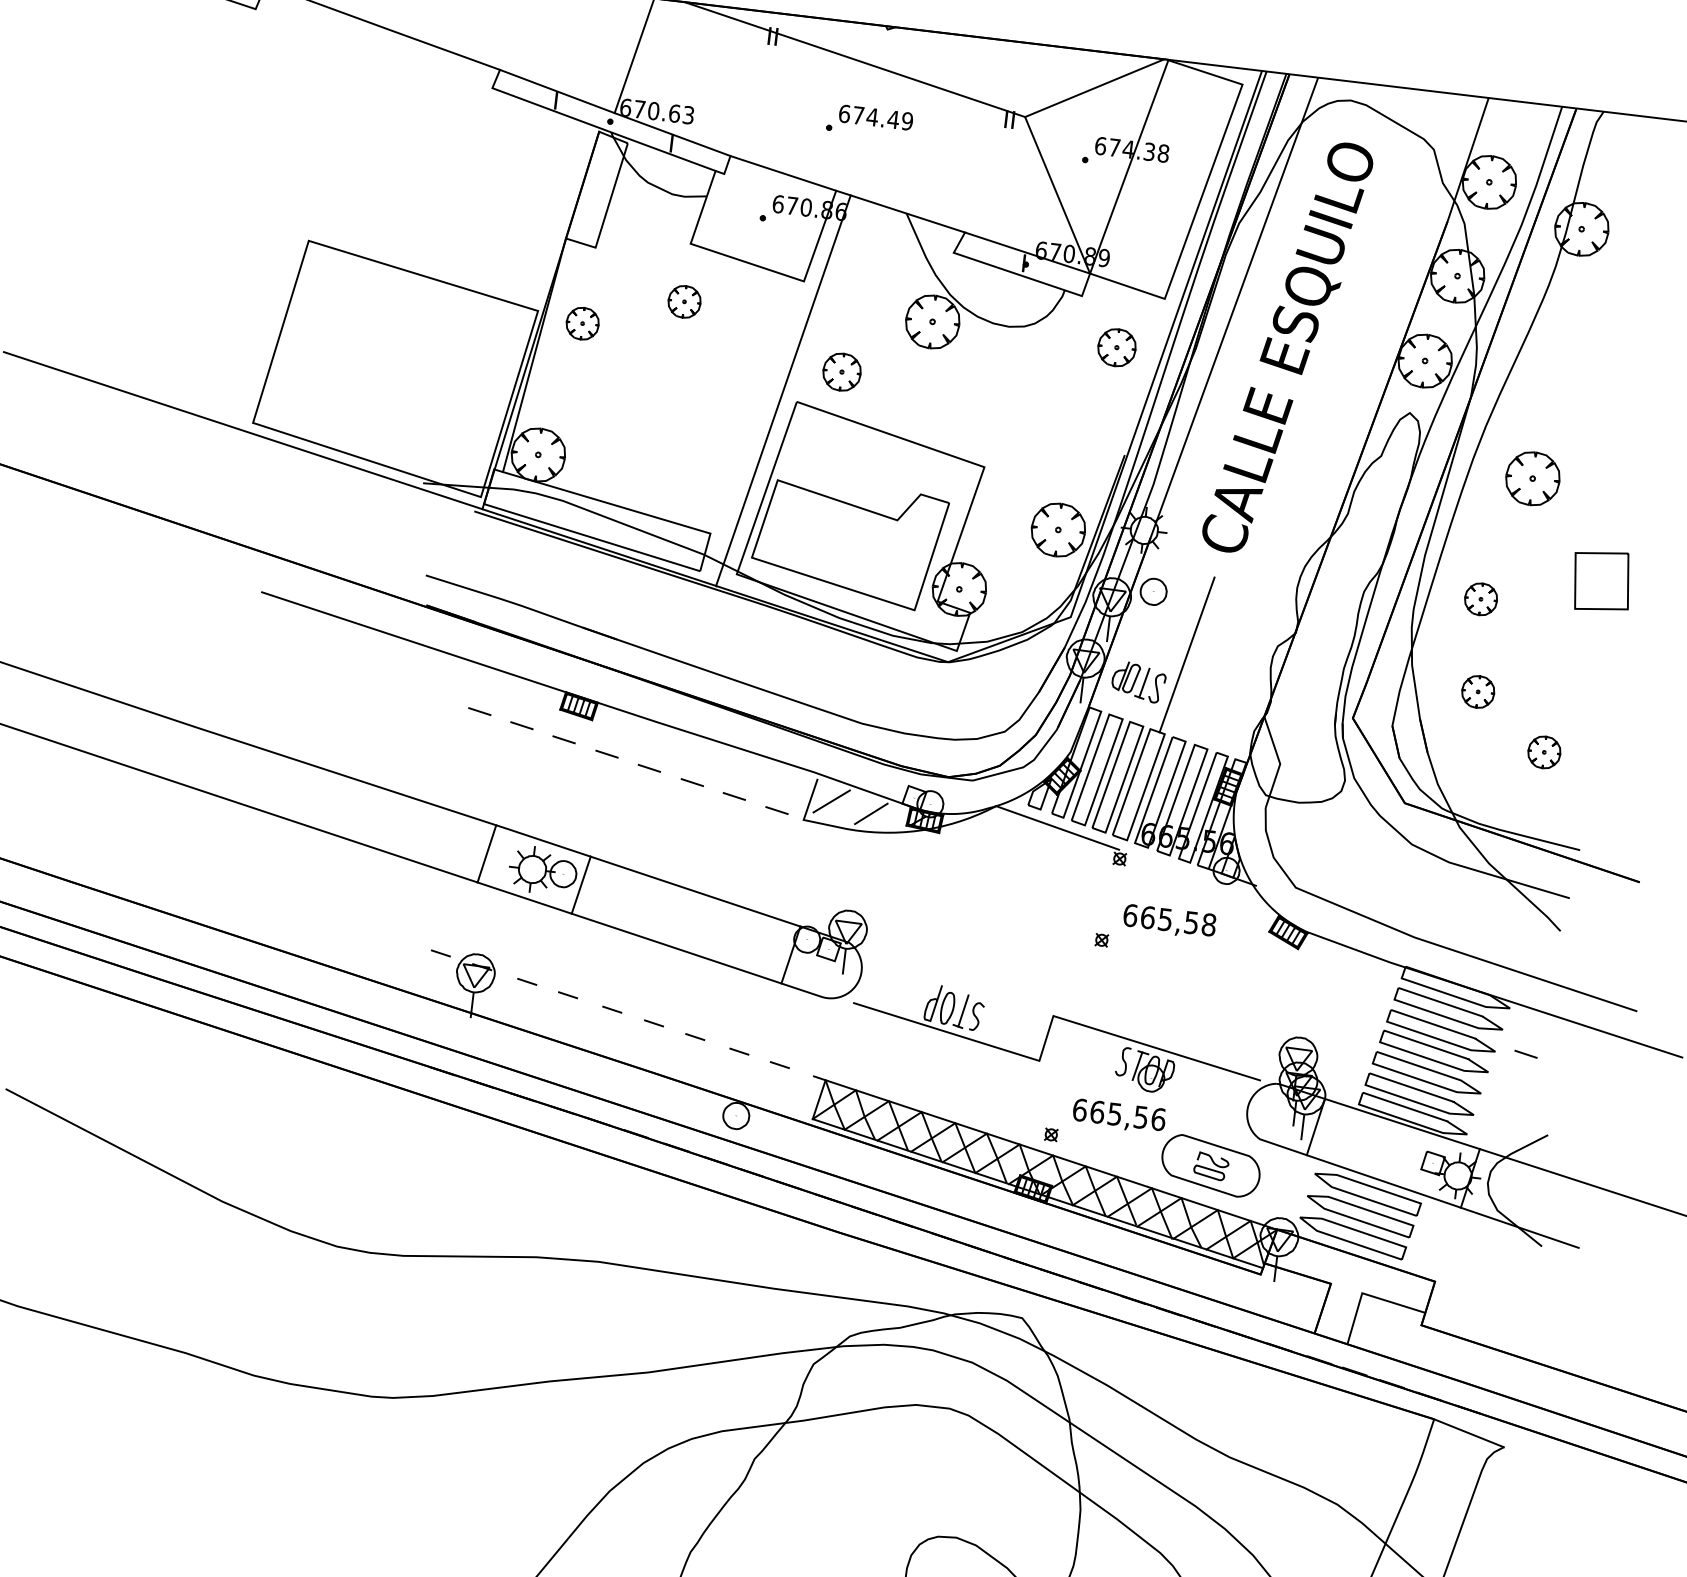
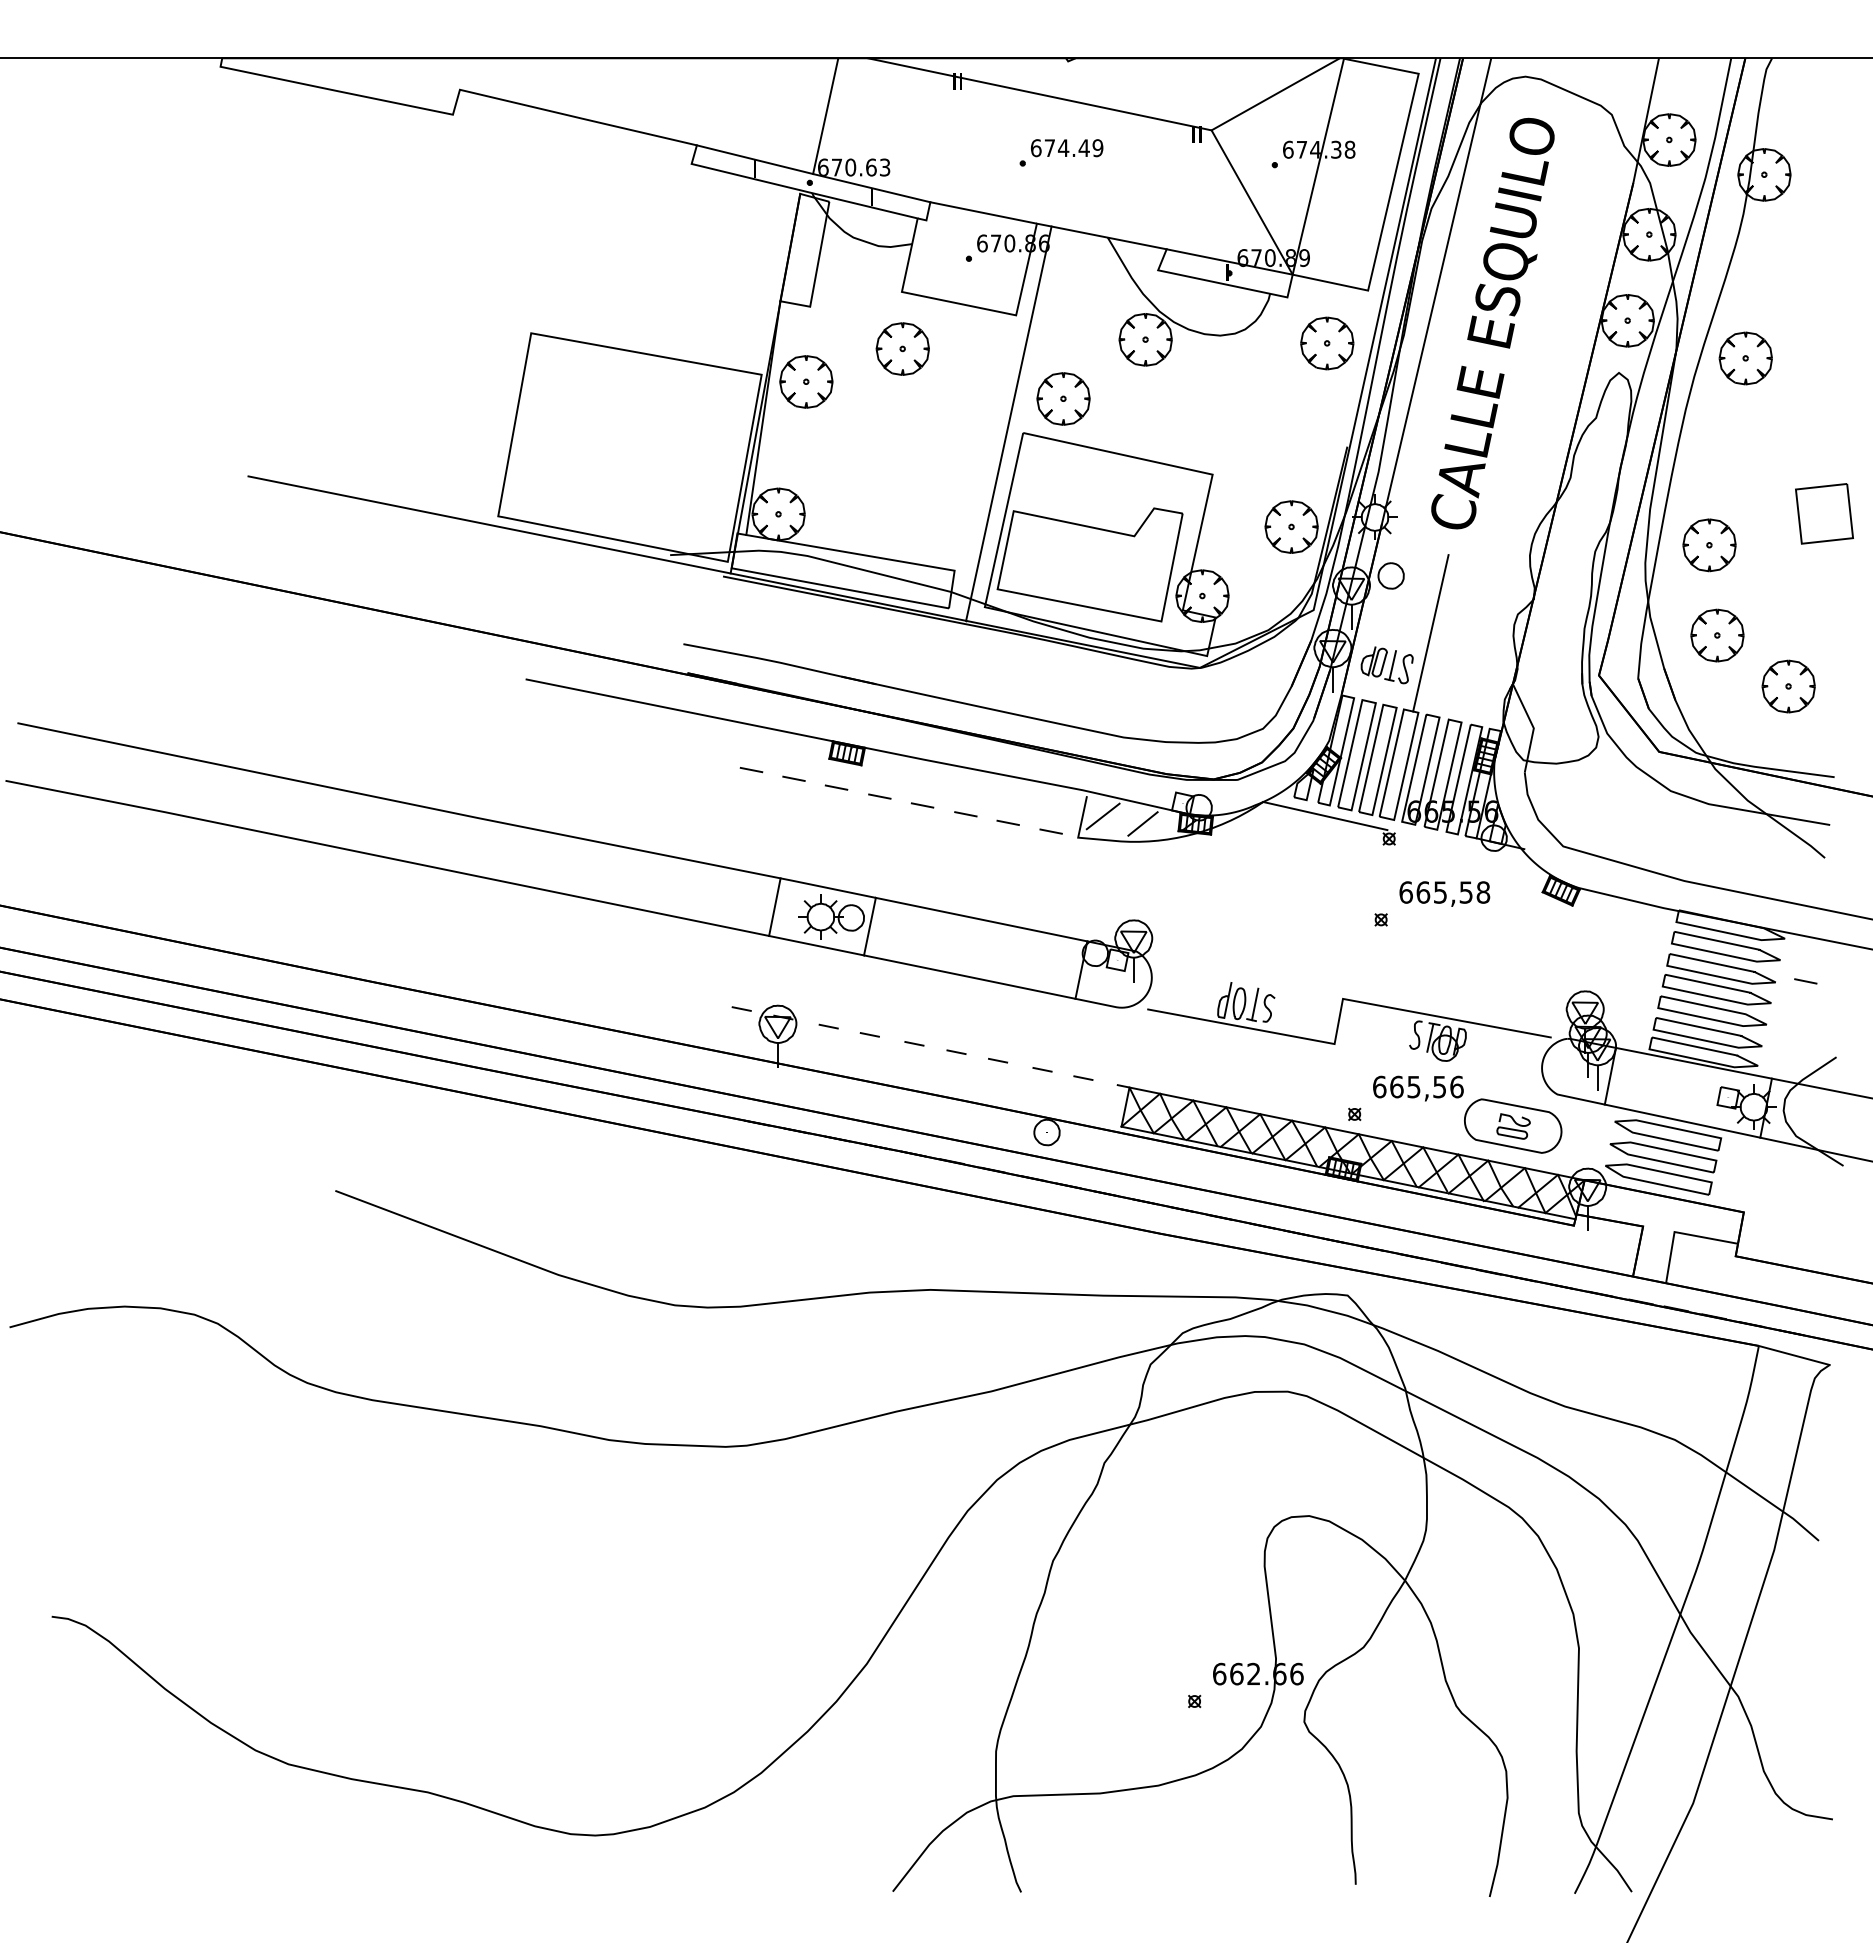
part: (684, 301) -> (902, 348), size x1.67
part: (582, 323) -> (806, 381), size x1.67
part: (1117, 347) -> (1327, 343), size x1.43
part: (842, 371) -> (1063, 398), size x1.43
part: (1532, 478) -> (1745, 358), moved
part: (1481, 599) -> (1709, 545), size x1.67
part: (1478, 691) -> (1717, 635), size x1.67
part: (1544, 752) -> (1788, 686), size x1.67

